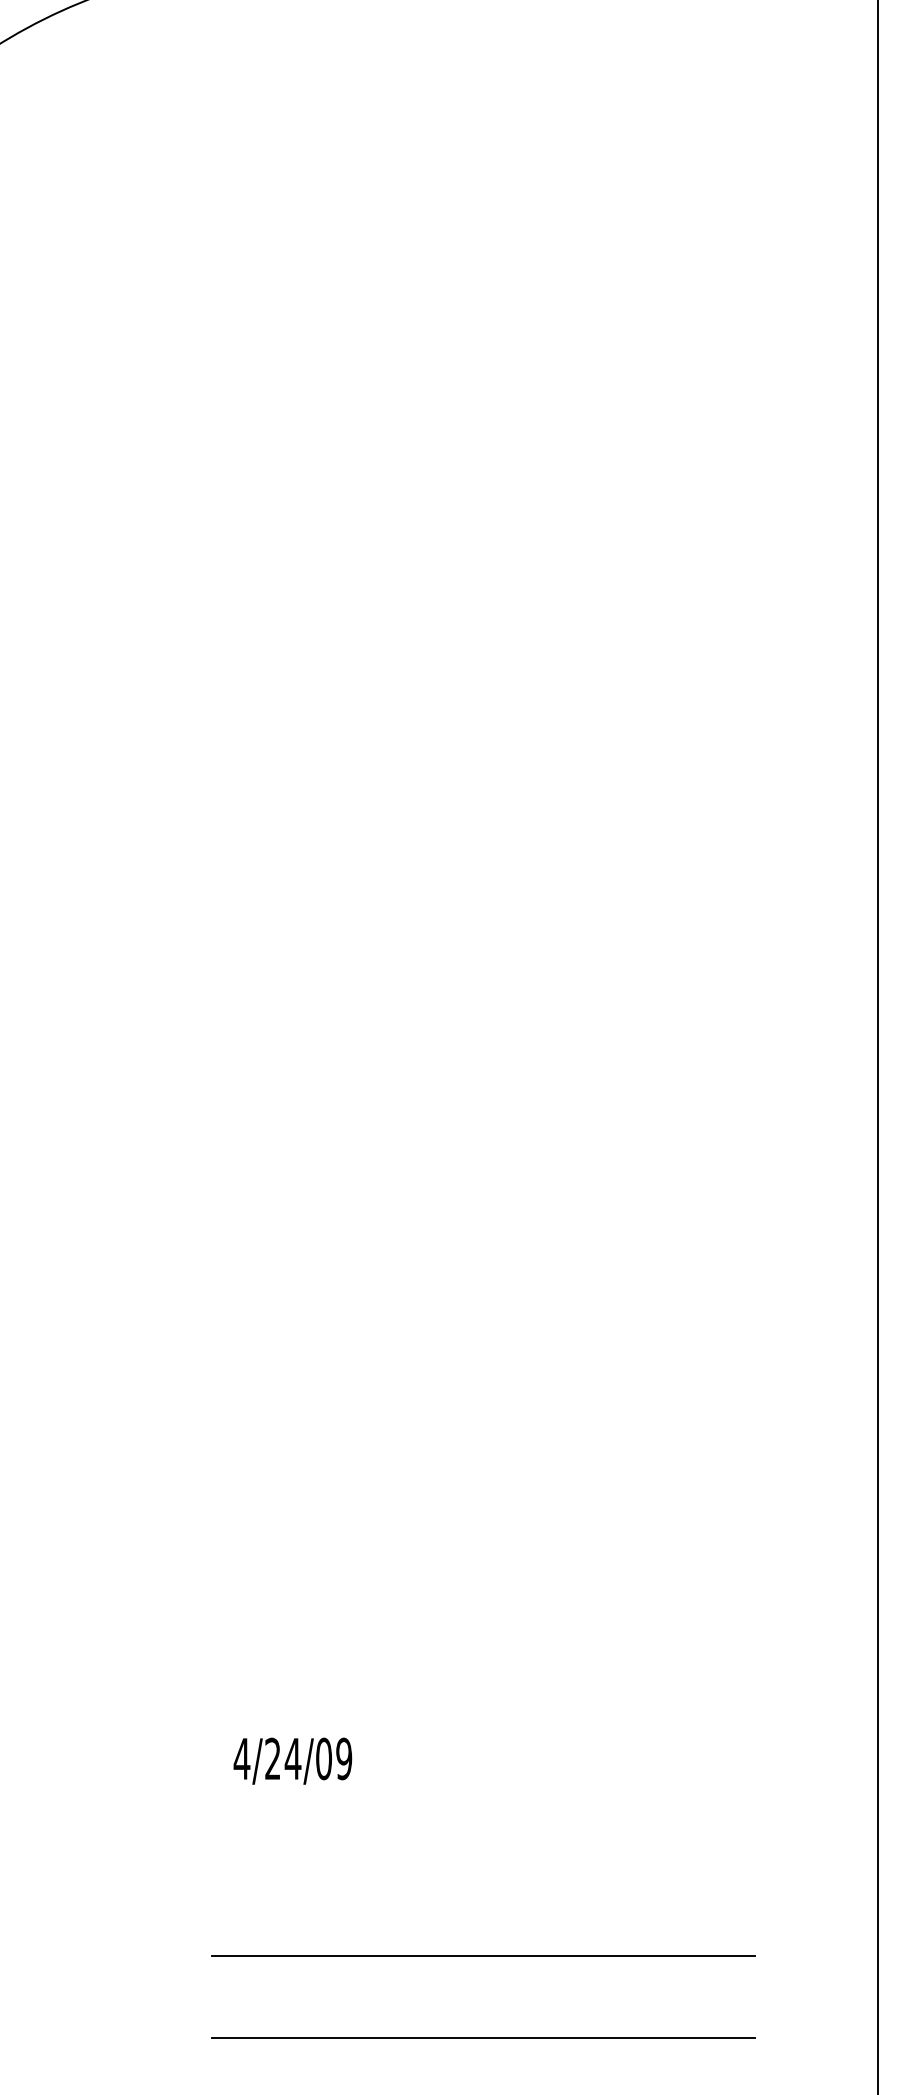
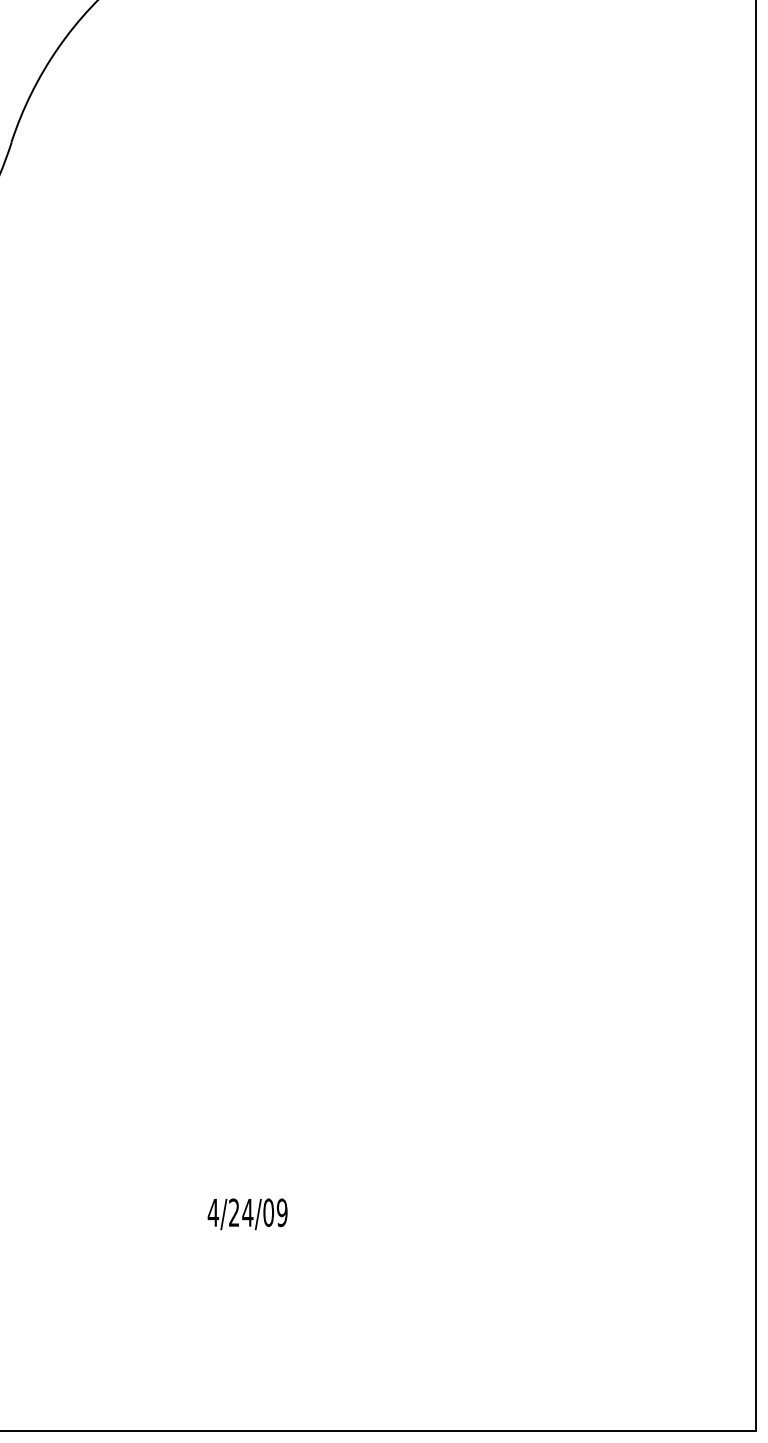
text: (292, 1761) -> (247, 1214), moved
line: (483, 1955) -> (490, 1236), removed
line: (483, 2038) -> (490, 1292), removed

